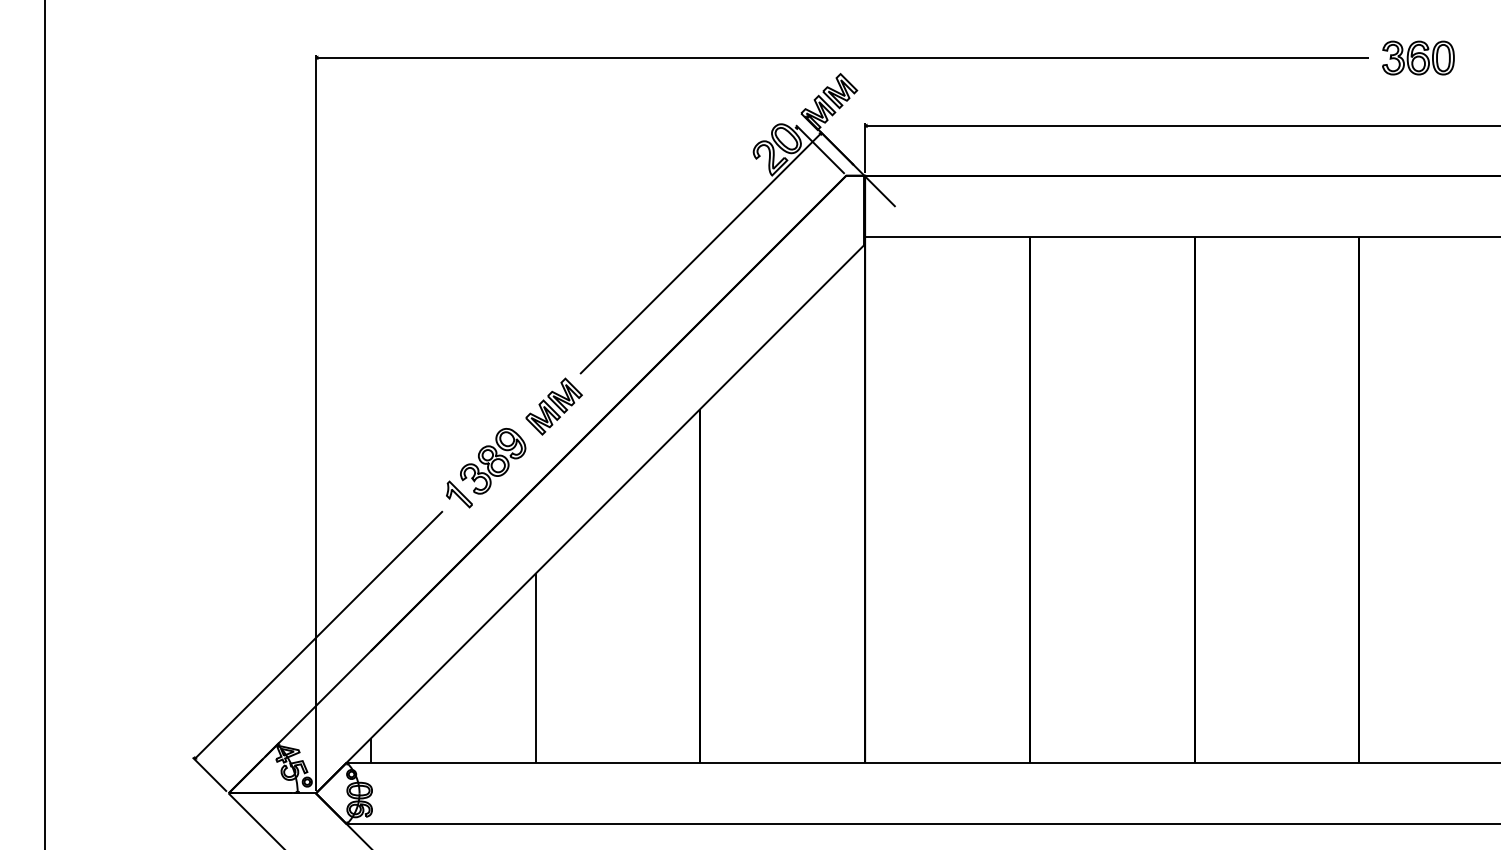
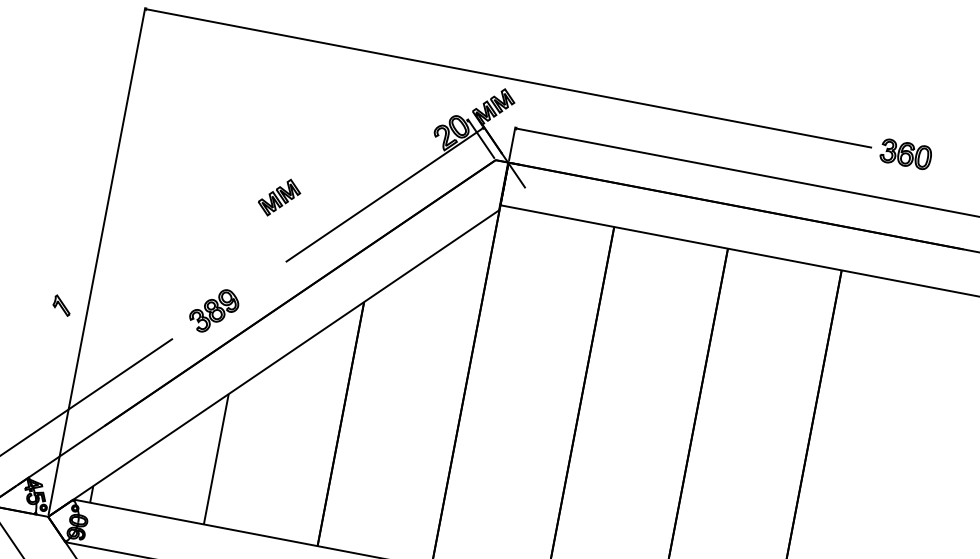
part: (553, 406) -> (279, 197), moved
part: (459, 494) -> (62, 305), moved

